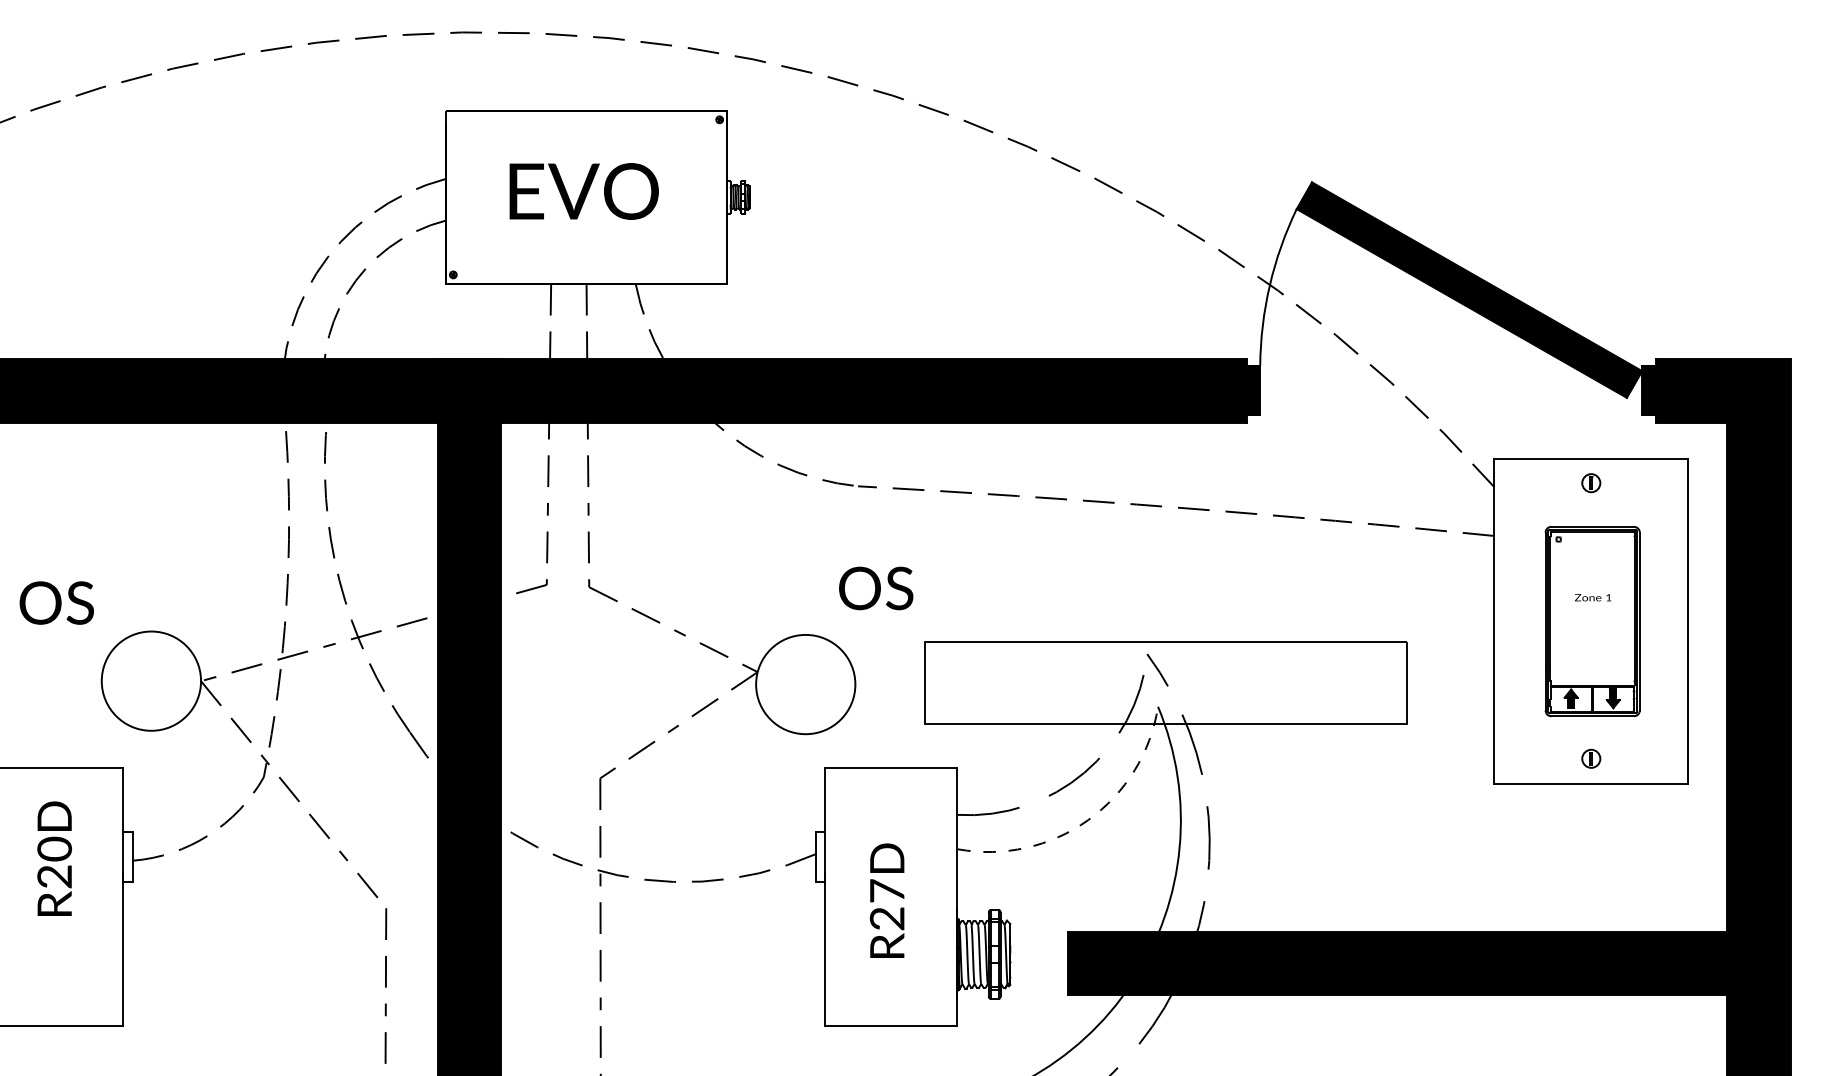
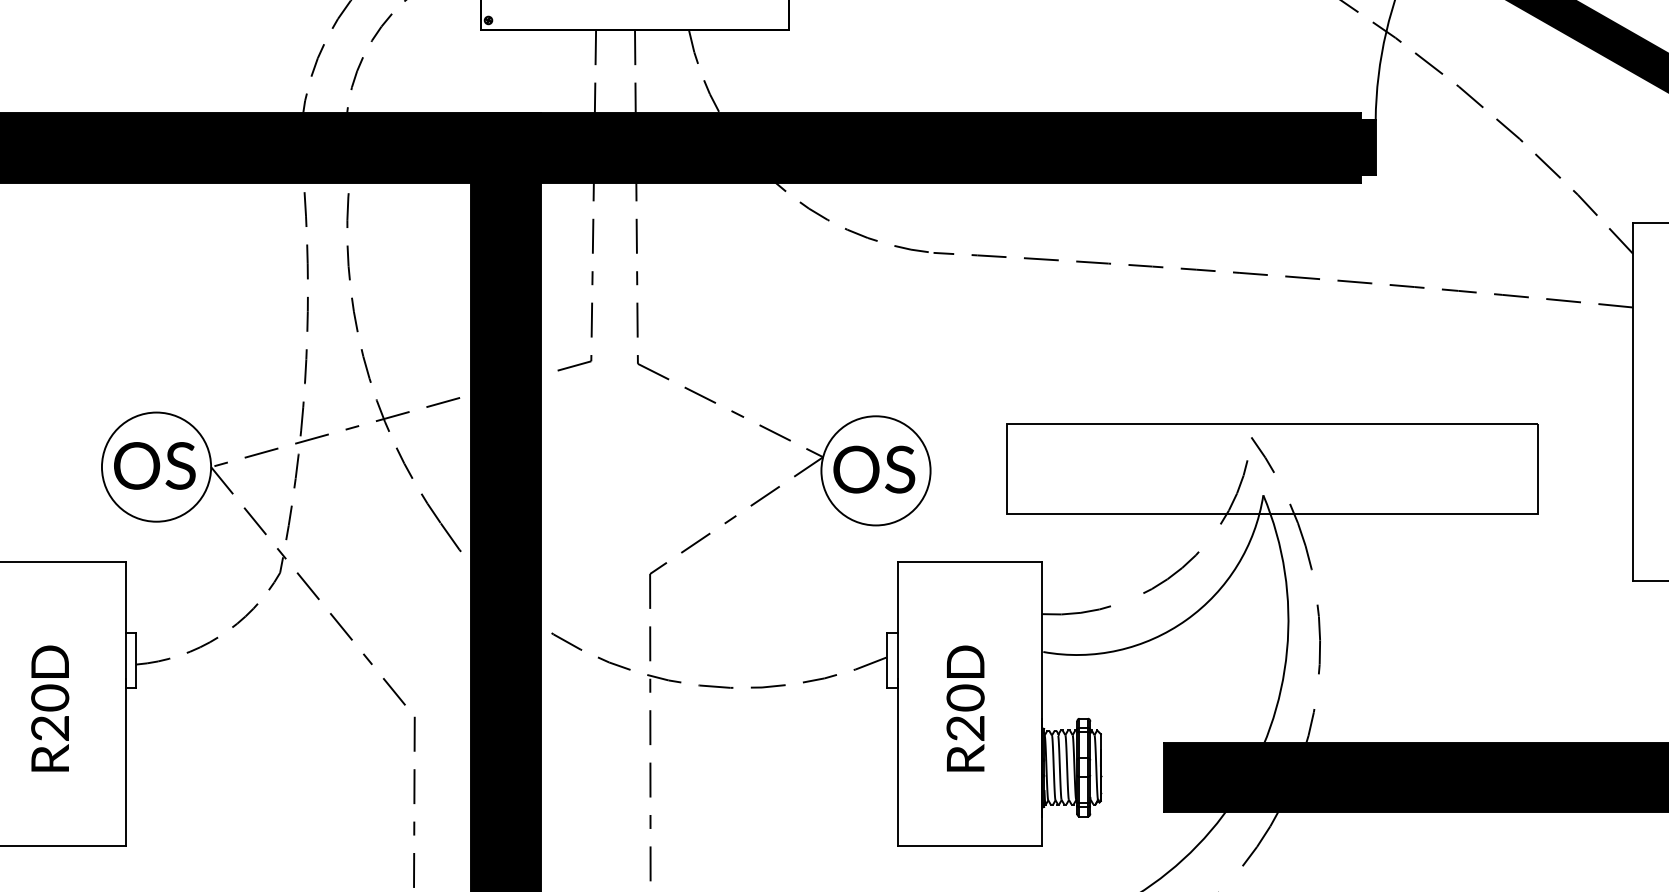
text: (876, 588) -> (874, 469), moved
text: (56, 602) -> (154, 465), moved
arc: (1088, 820) -> (1186, 620), dashed -> solid
text: (54, 858) -> (49, 708), moved
text: (886, 890) -> (964, 697), R27D -> R20D

